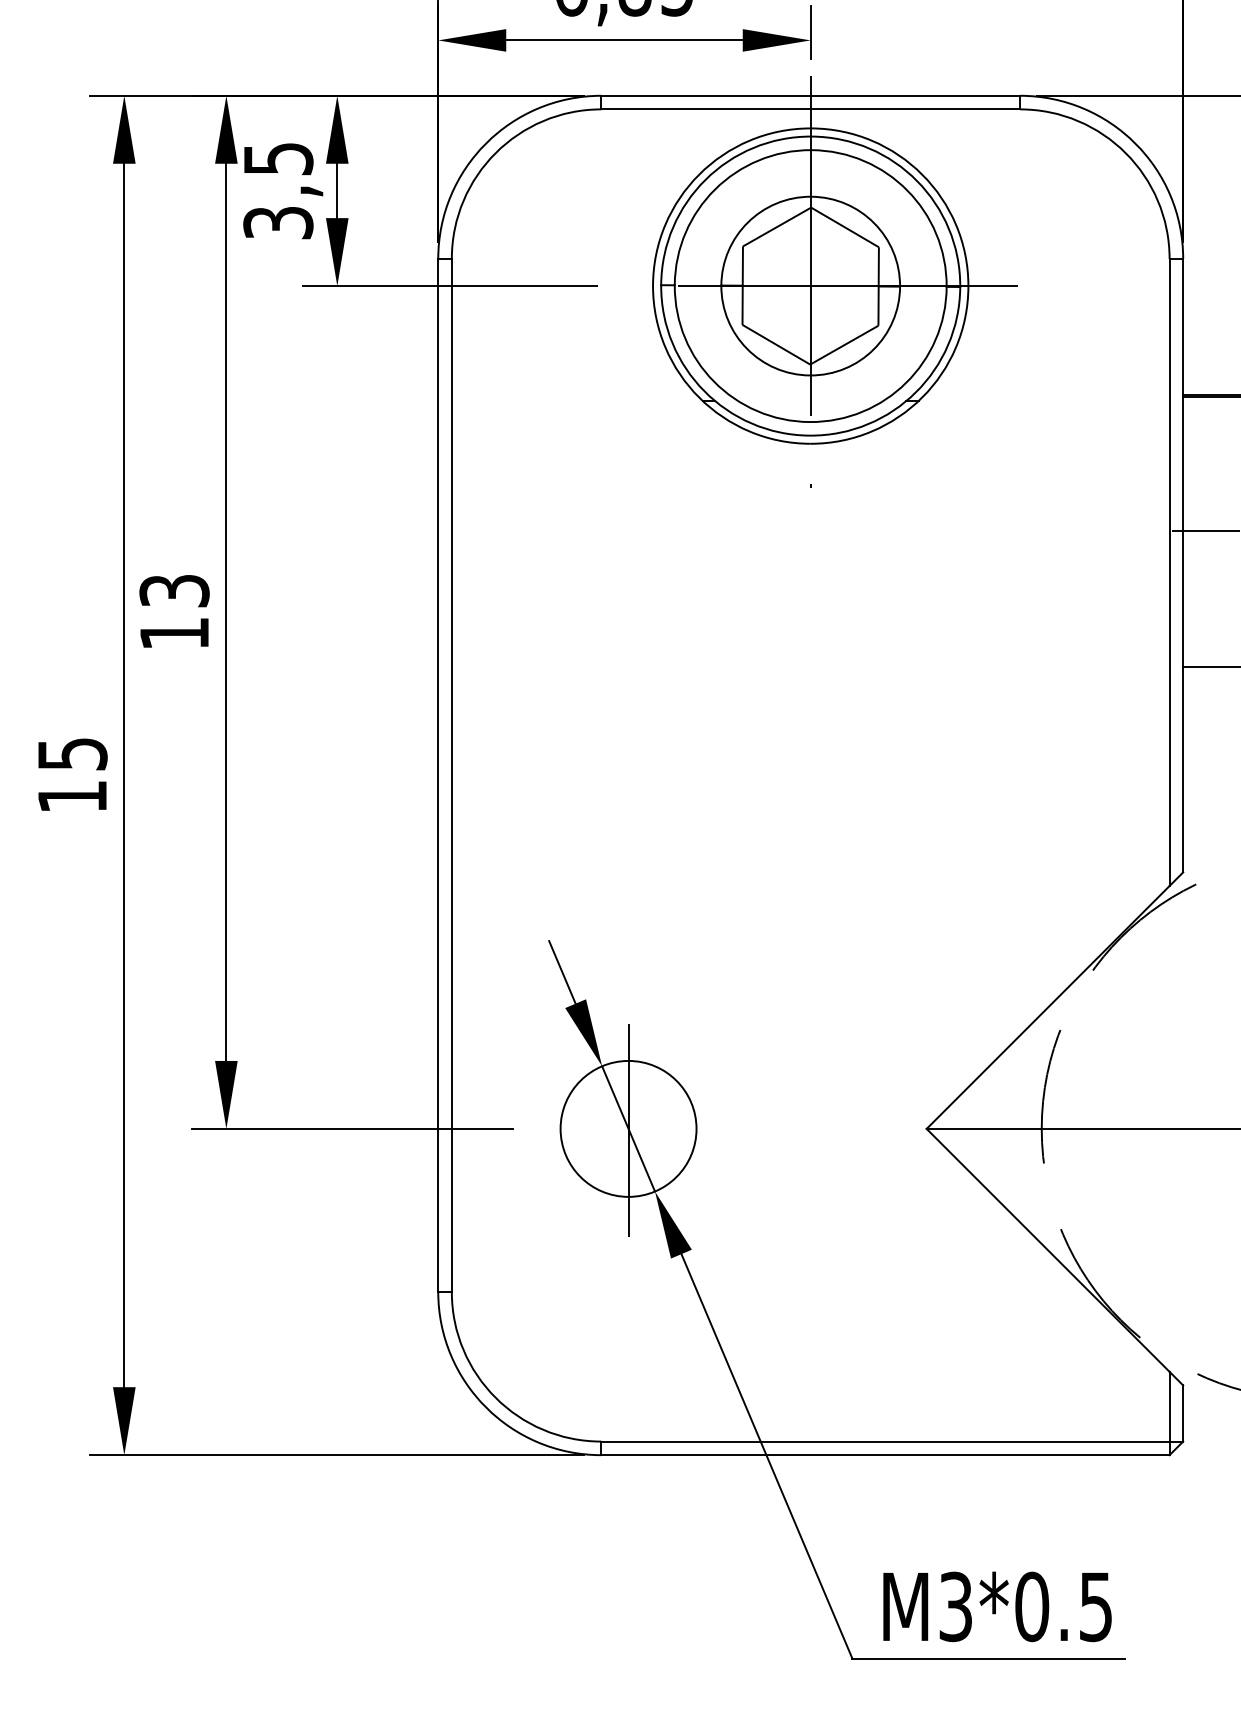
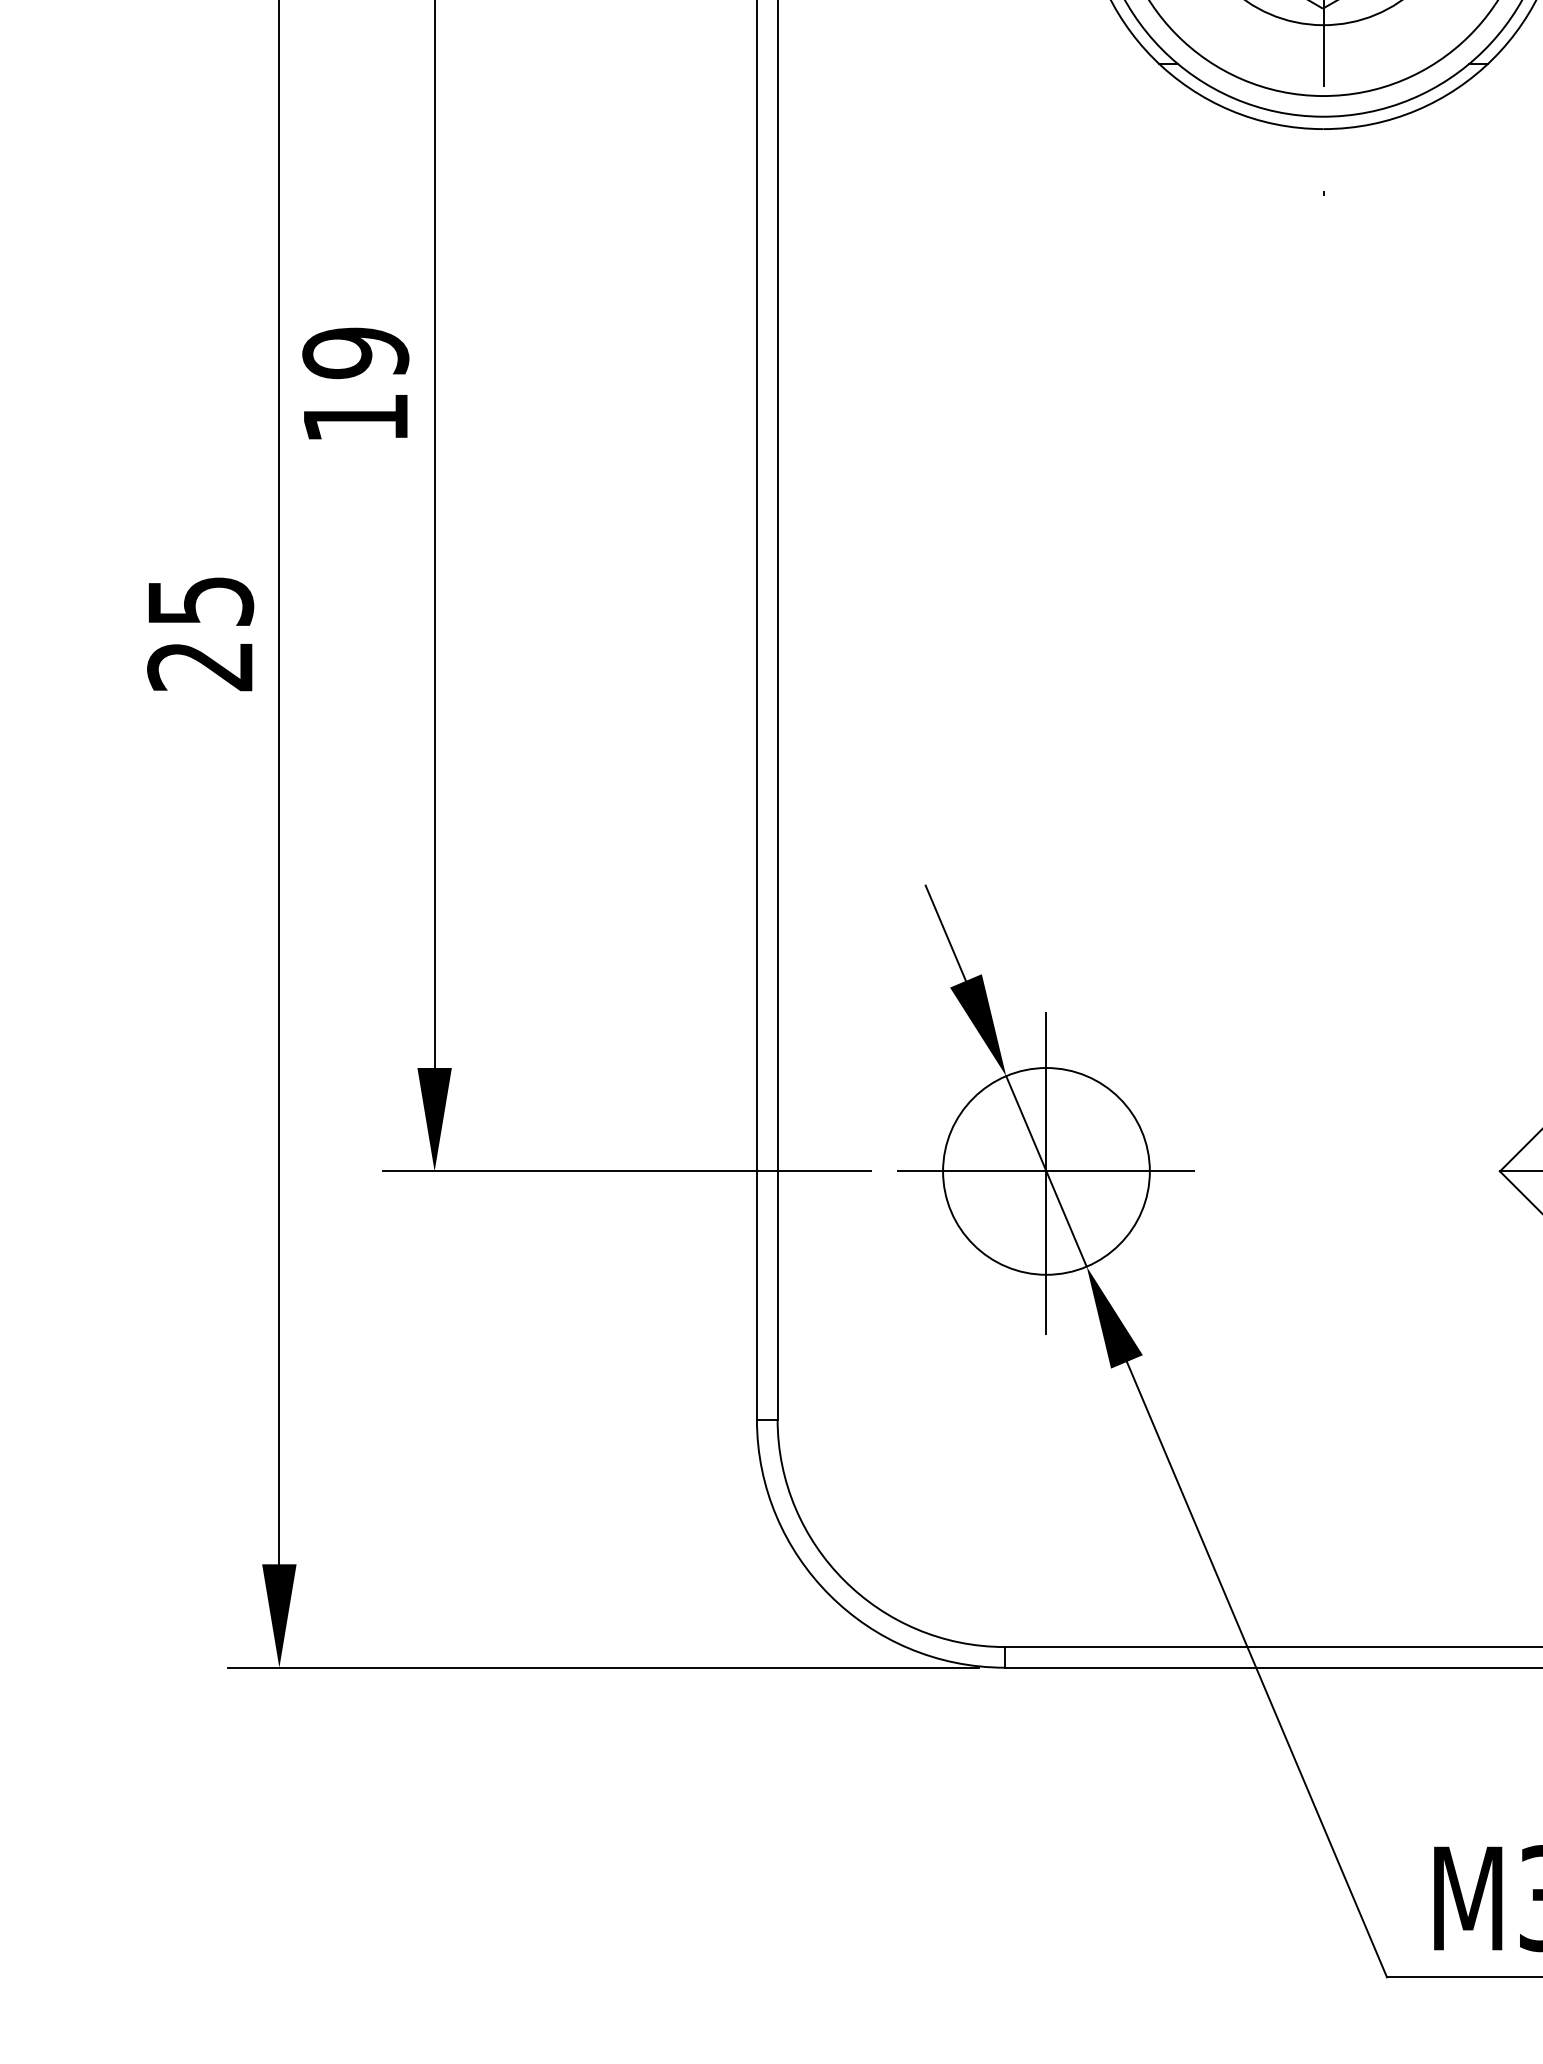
text: (174, 591) -> (355, 353), 13 -> 19
text: (71, 797) -> (199, 667), 15 -> 25
line: (628, 1128) -> (1046, 1170), added

